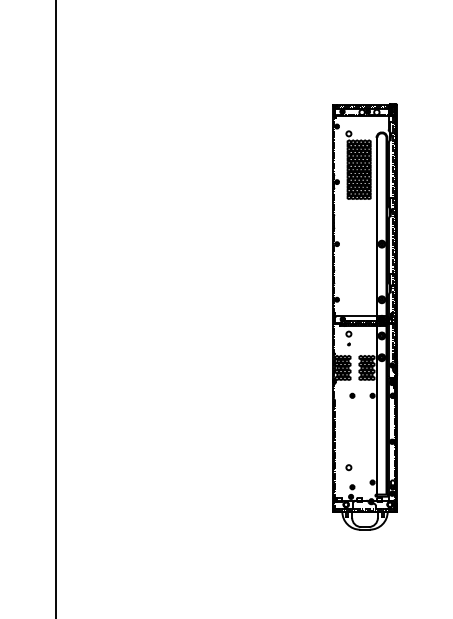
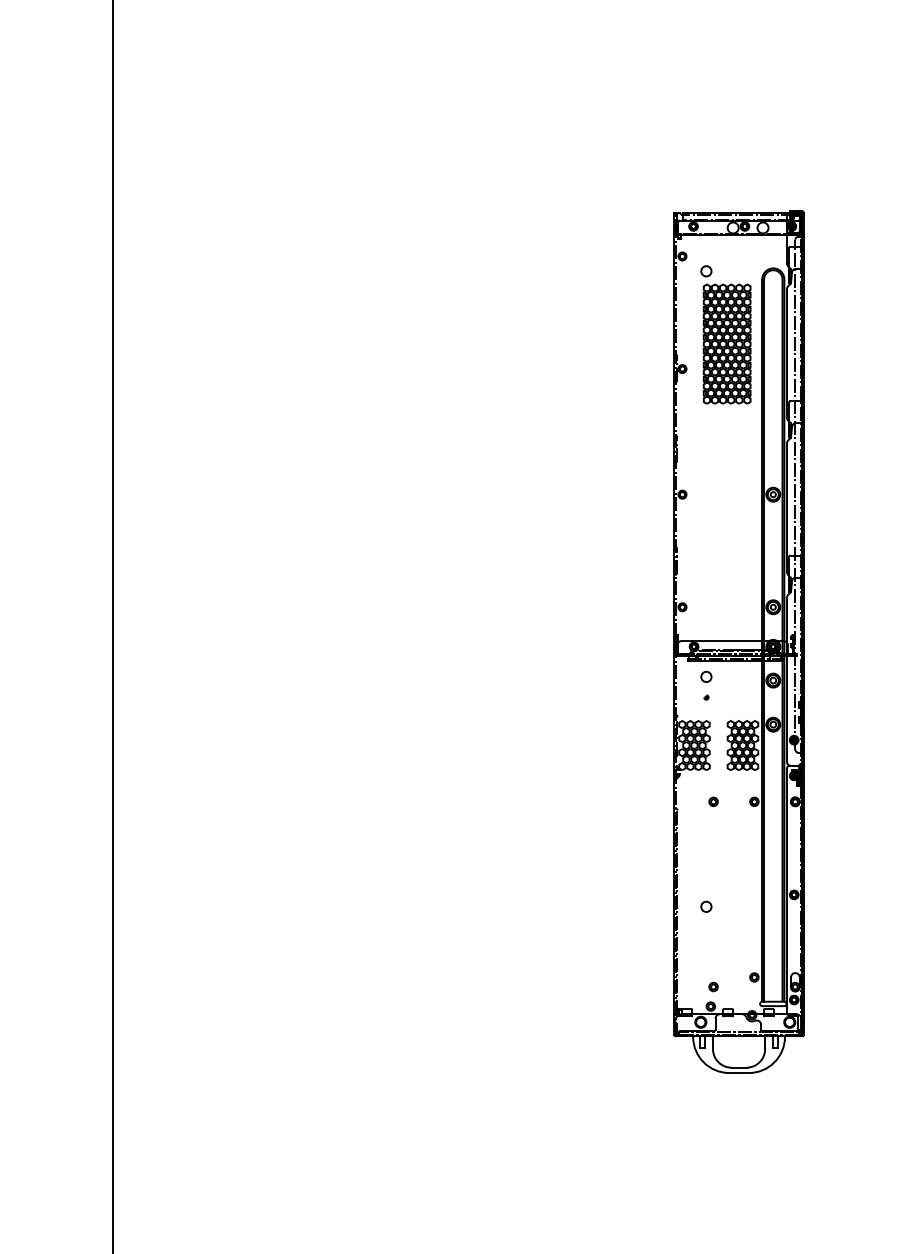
circle: (348, 467) -> (705, 906), moved

